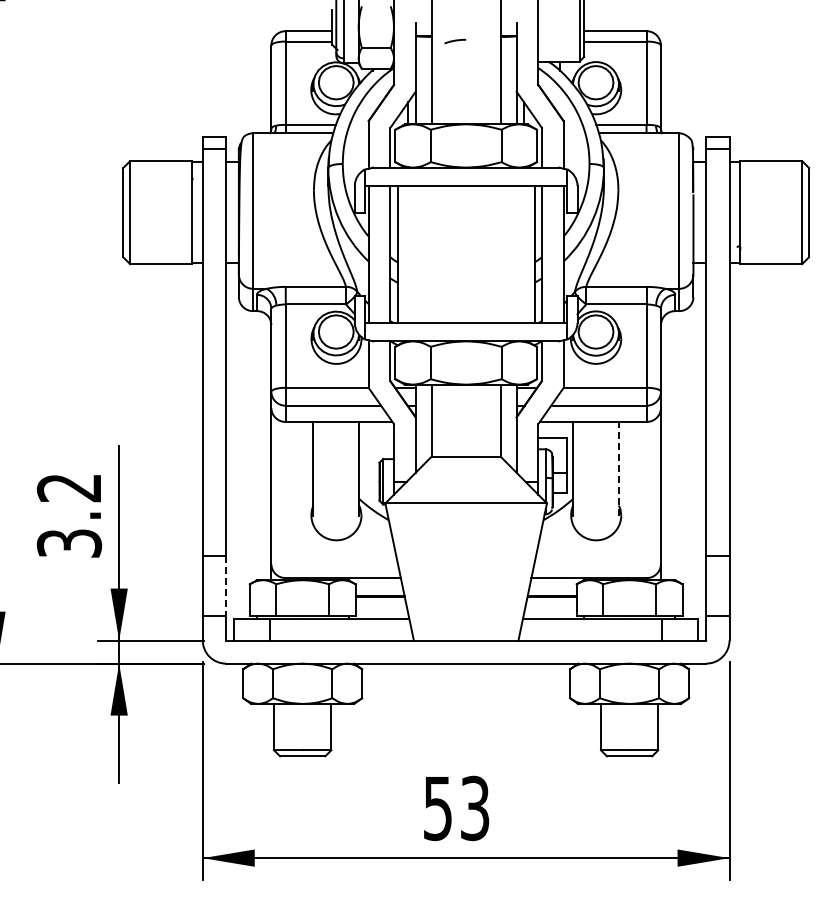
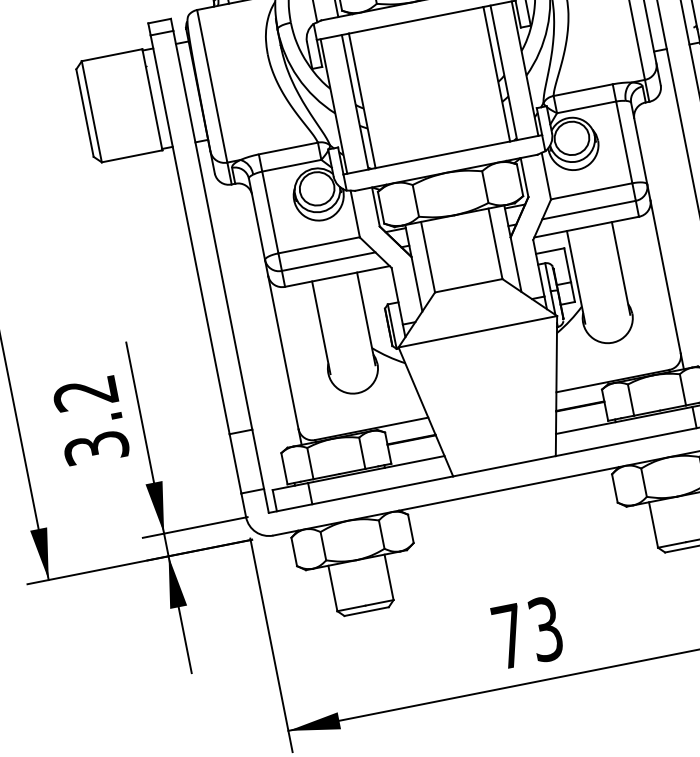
line: (618, 468) -> (620, 267), dashed -> solid
line: (225, 586) -> (257, 459), dashed -> solid
text: (437, 809) -> (509, 637), 53 -> 73

